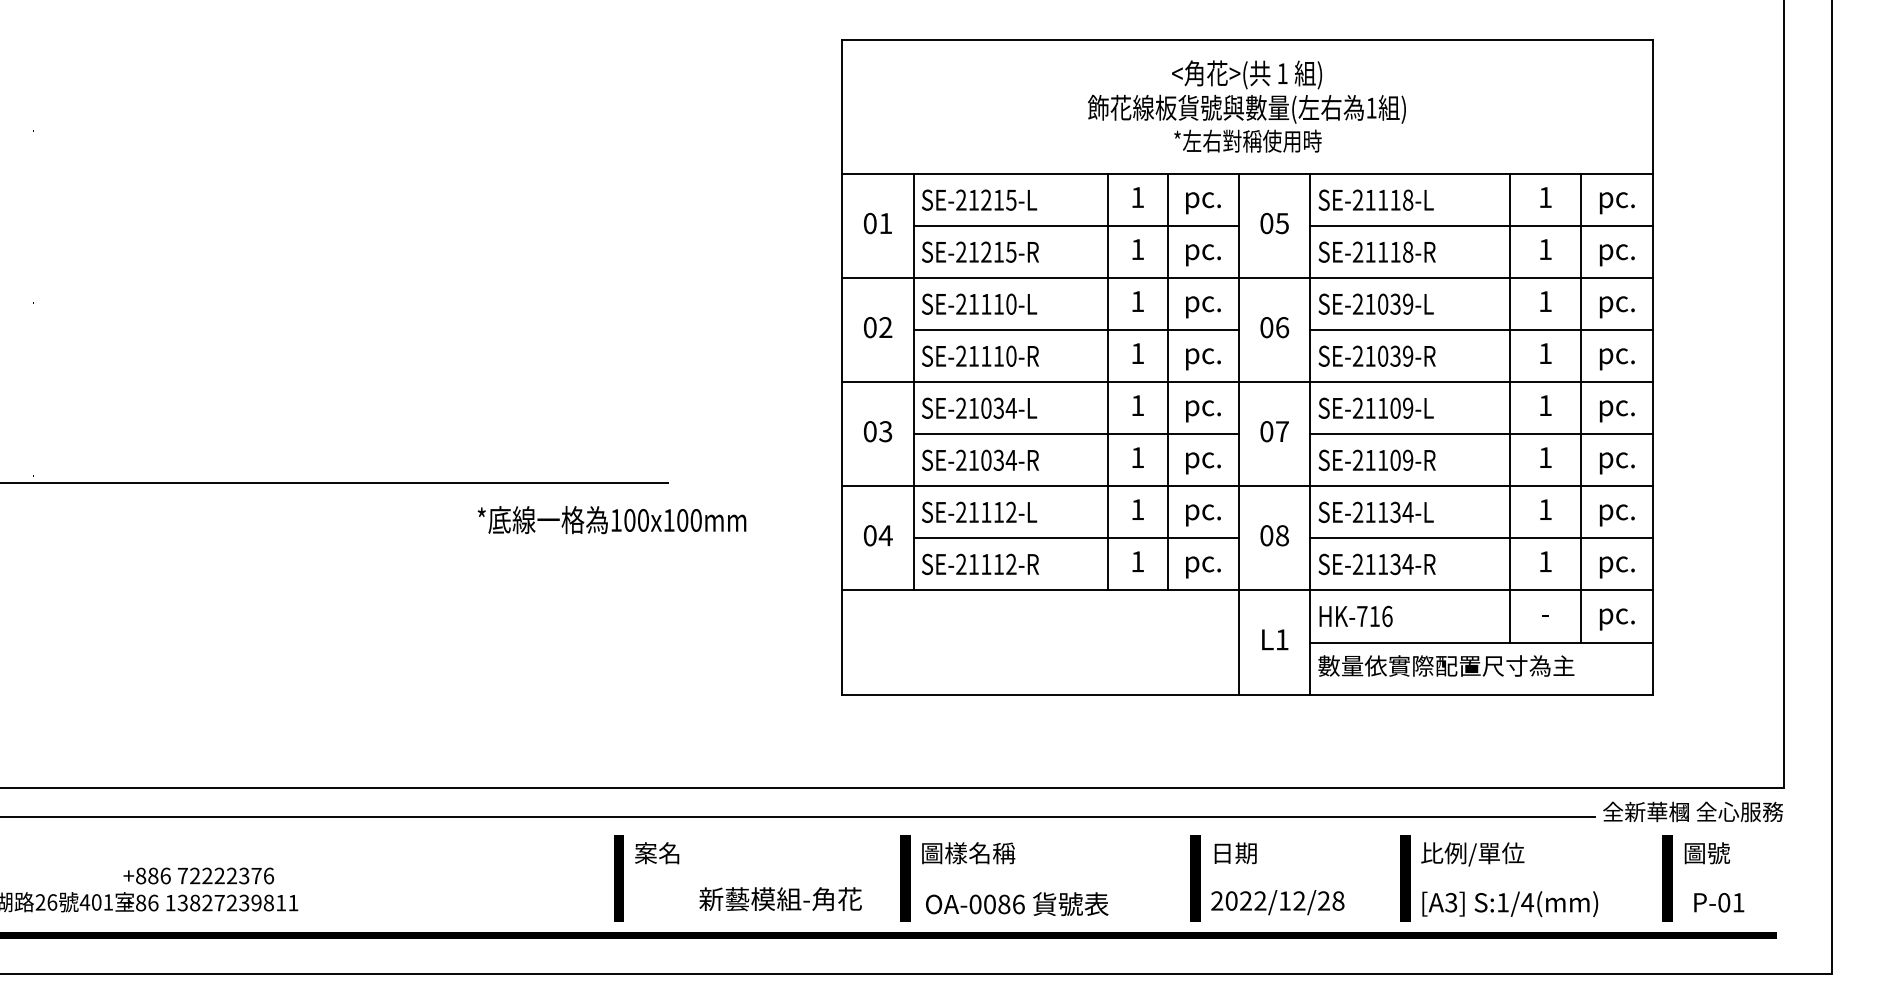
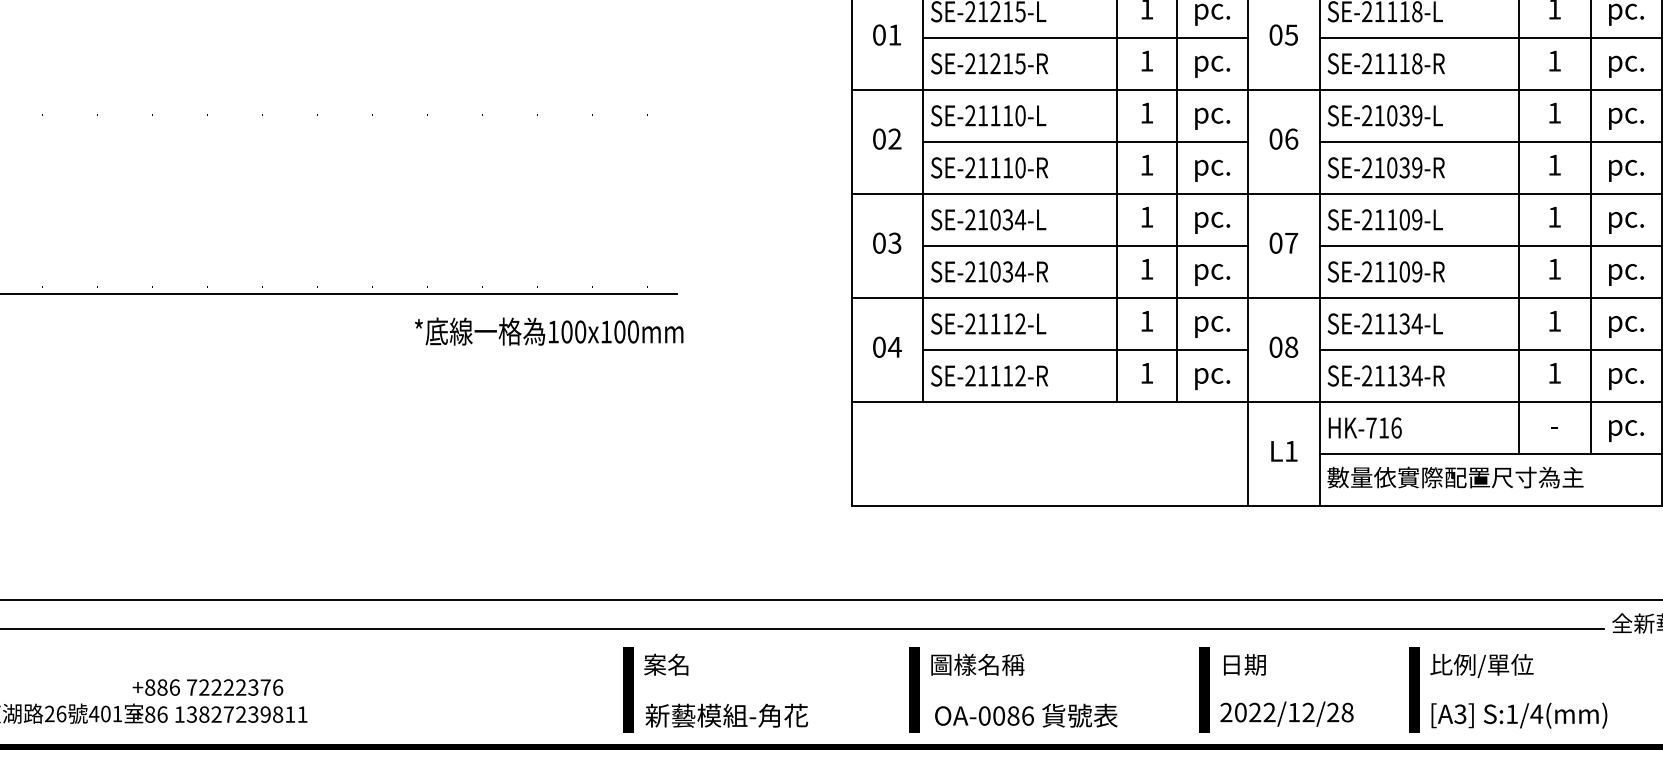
text: (611, 520) -> (548, 332), moved
text: (780, 899) -> (726, 716), moved

